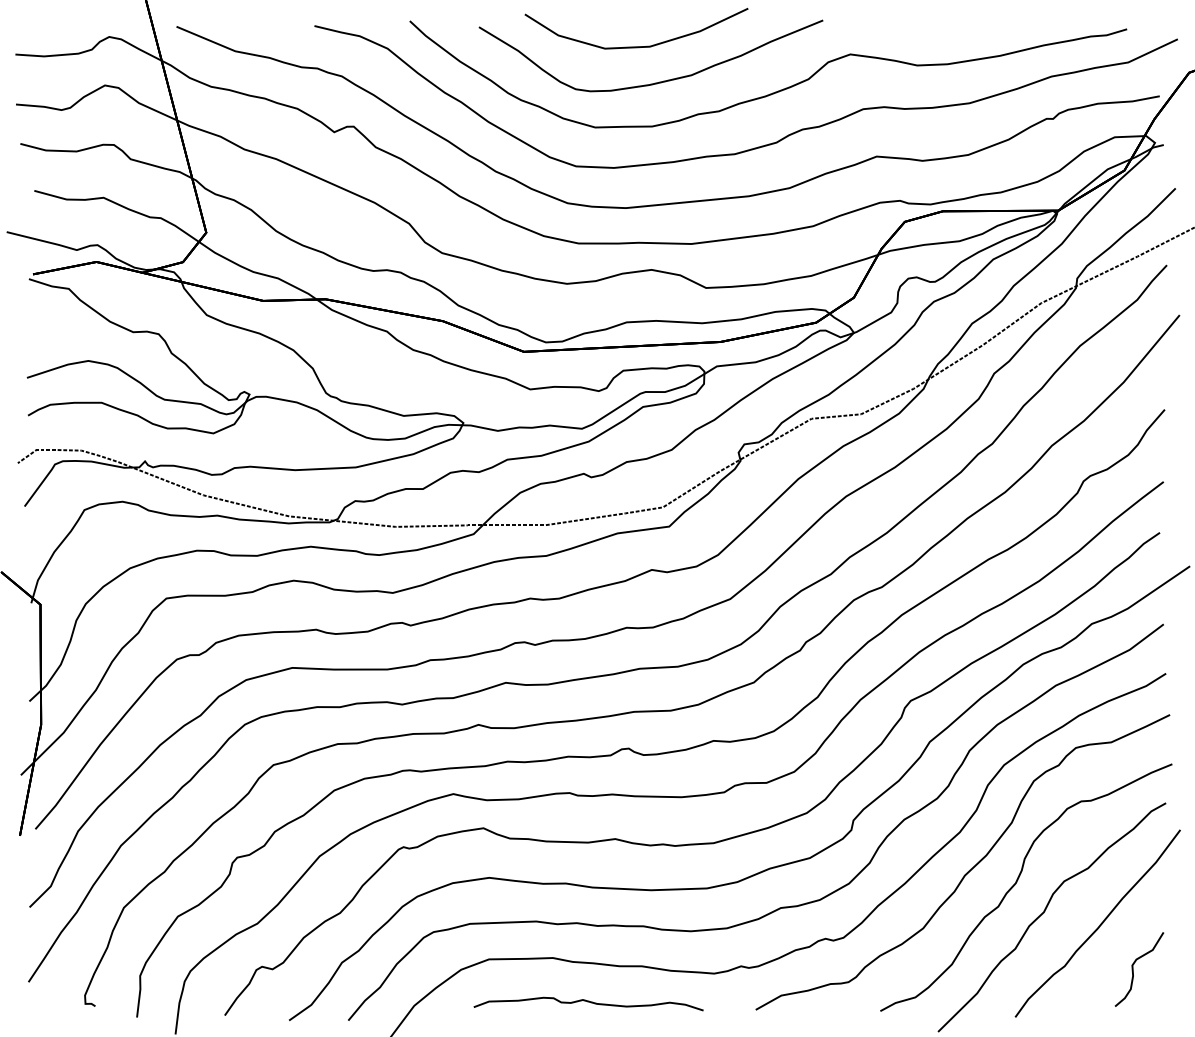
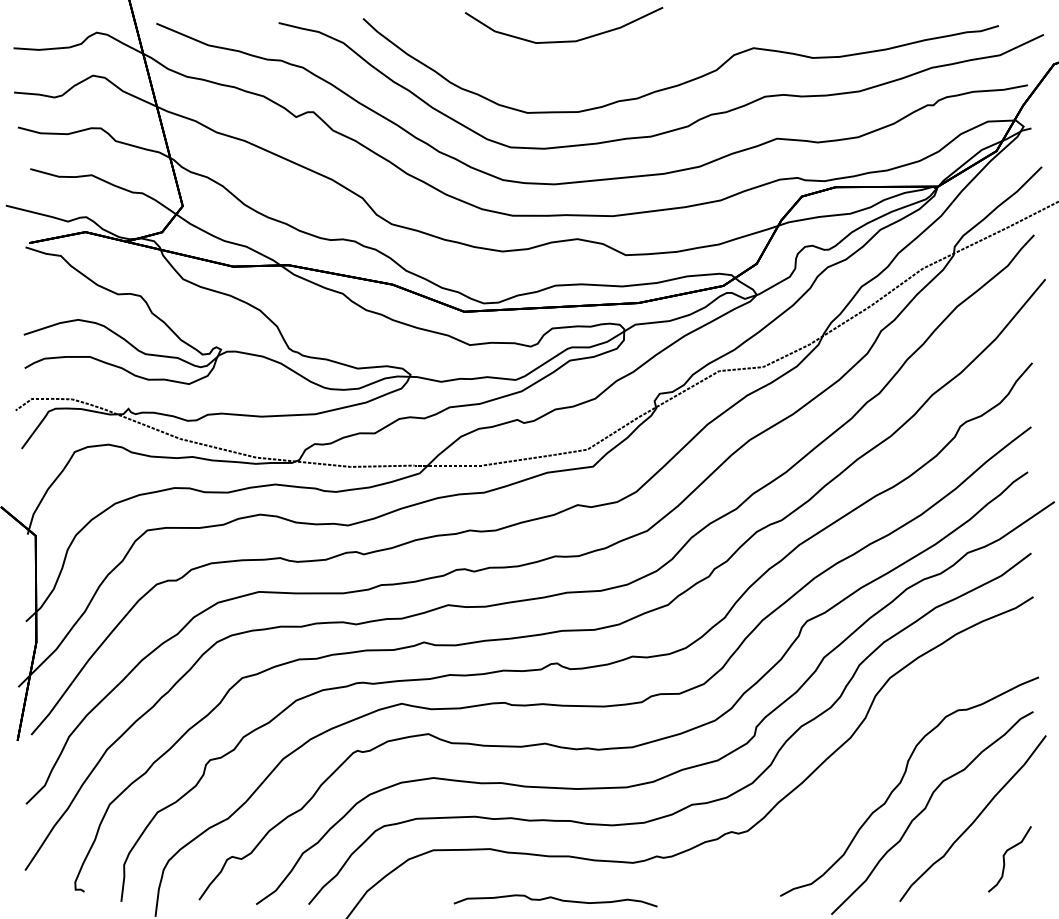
curve: (657, 81) -> (582, 72), removed
curve: (969, 869) -> (859, 770), removed
curve: (588, 1002) -> (555, 899), moved

